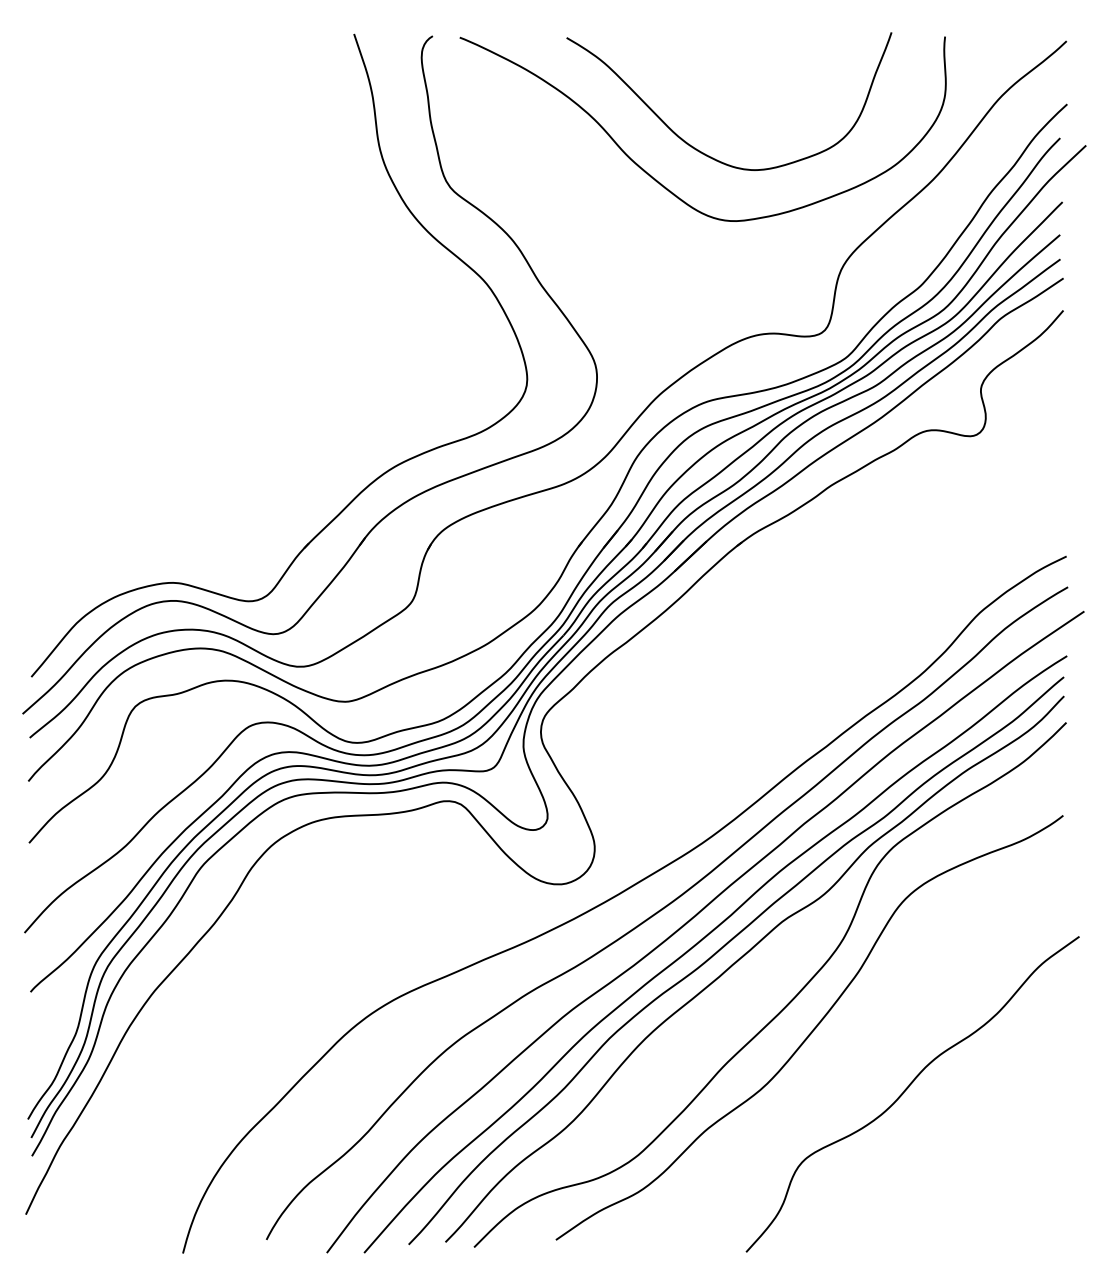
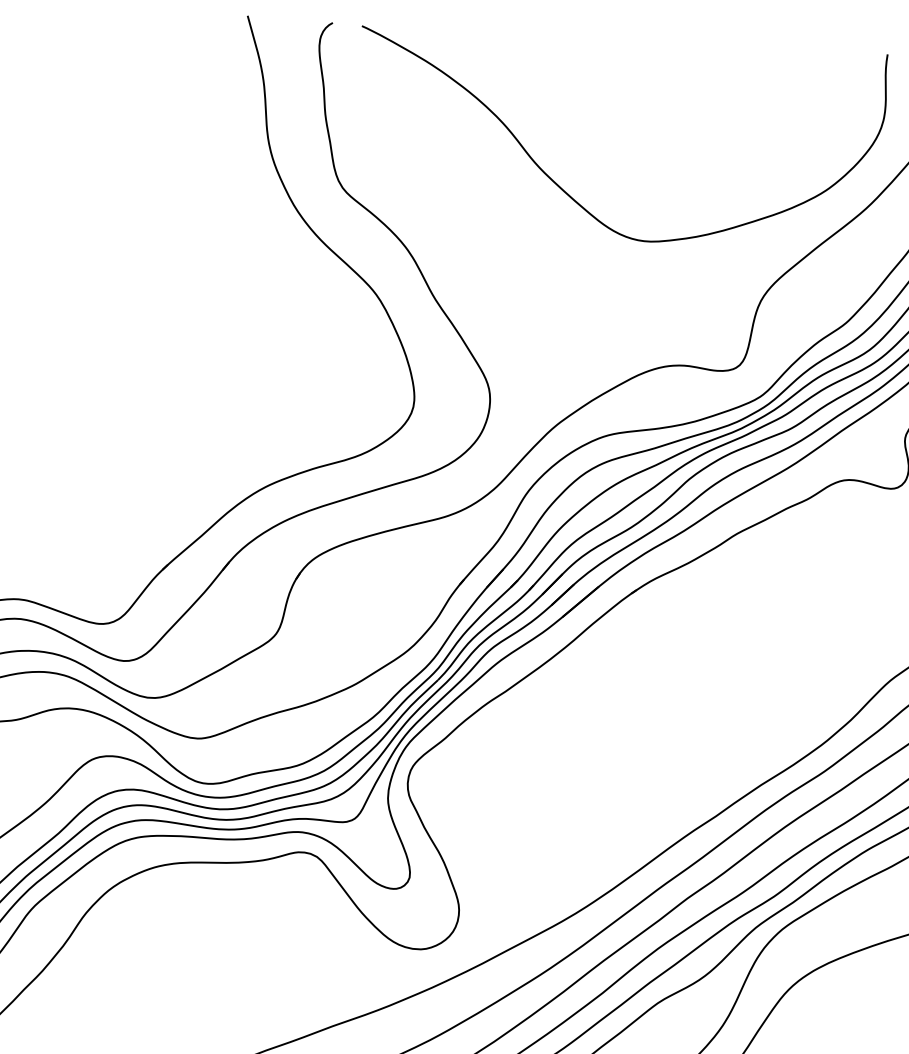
curve: (698, 149) -> (613, 161), removed

